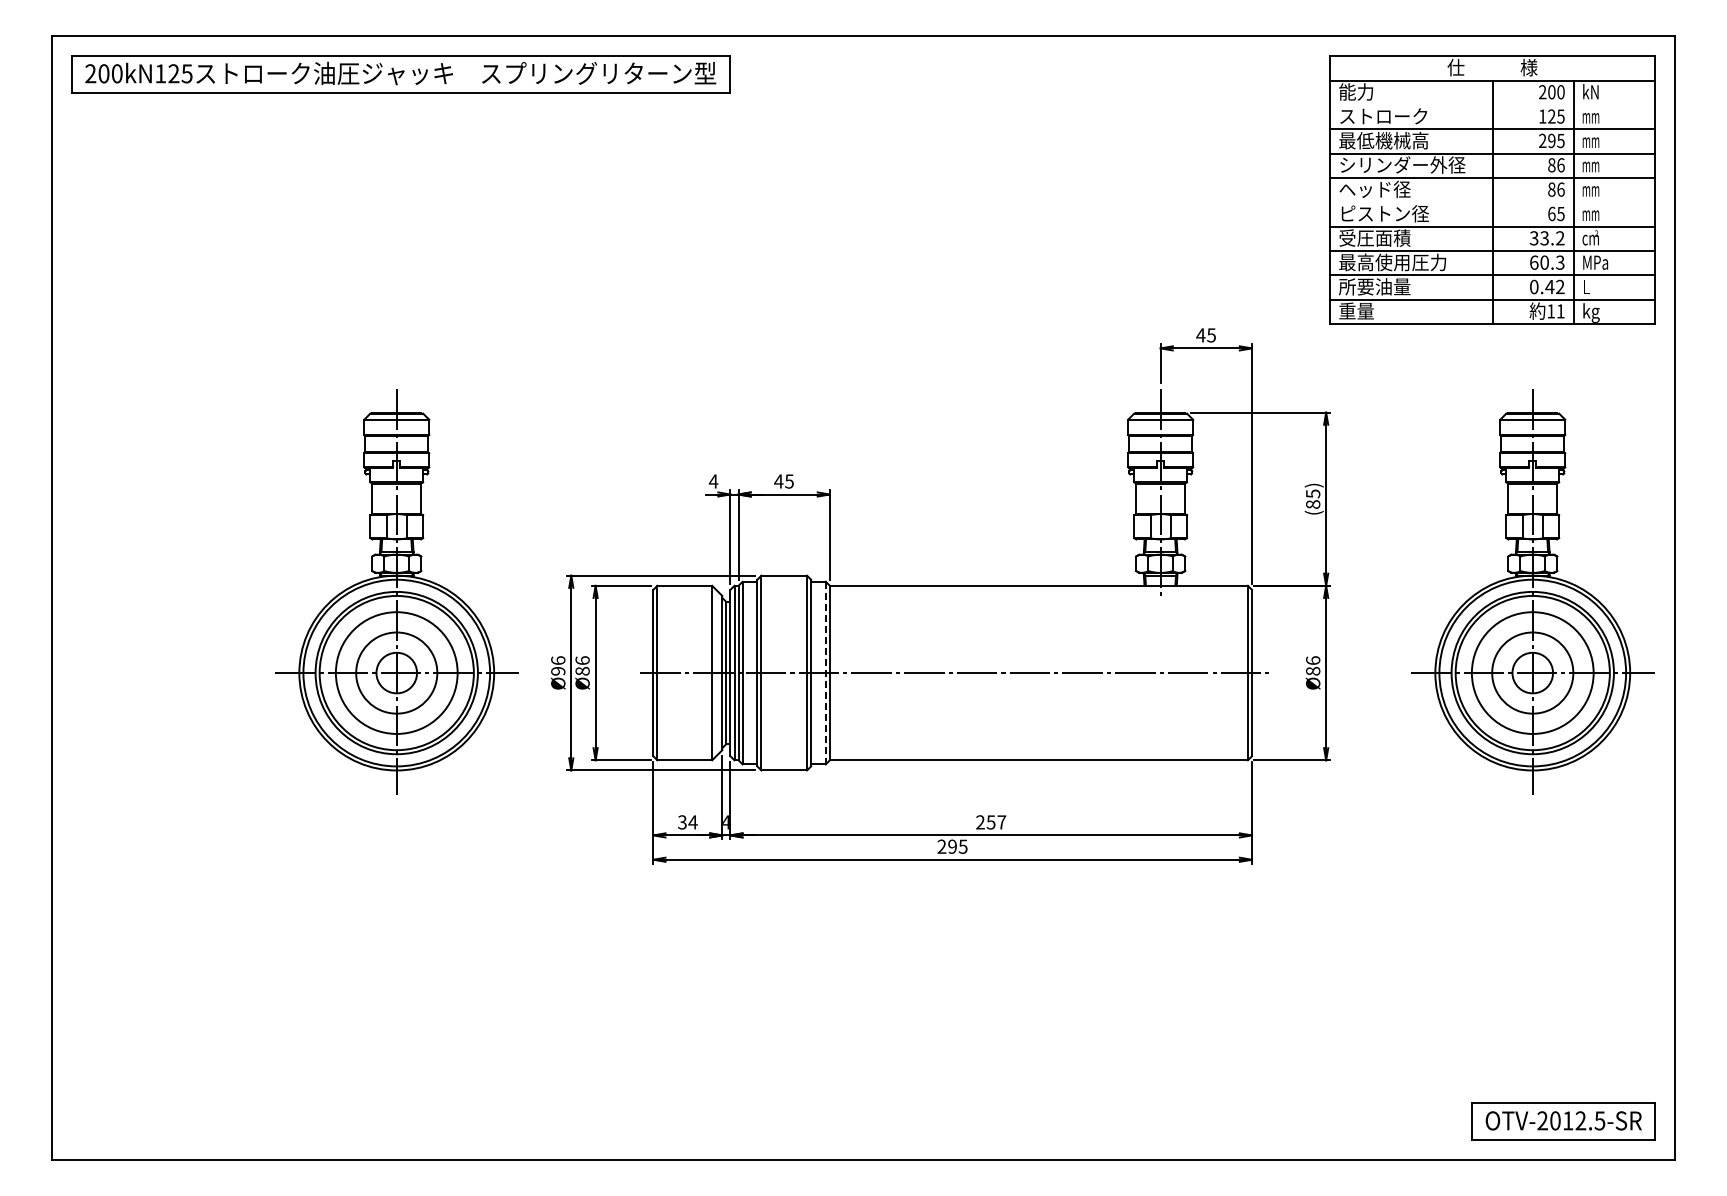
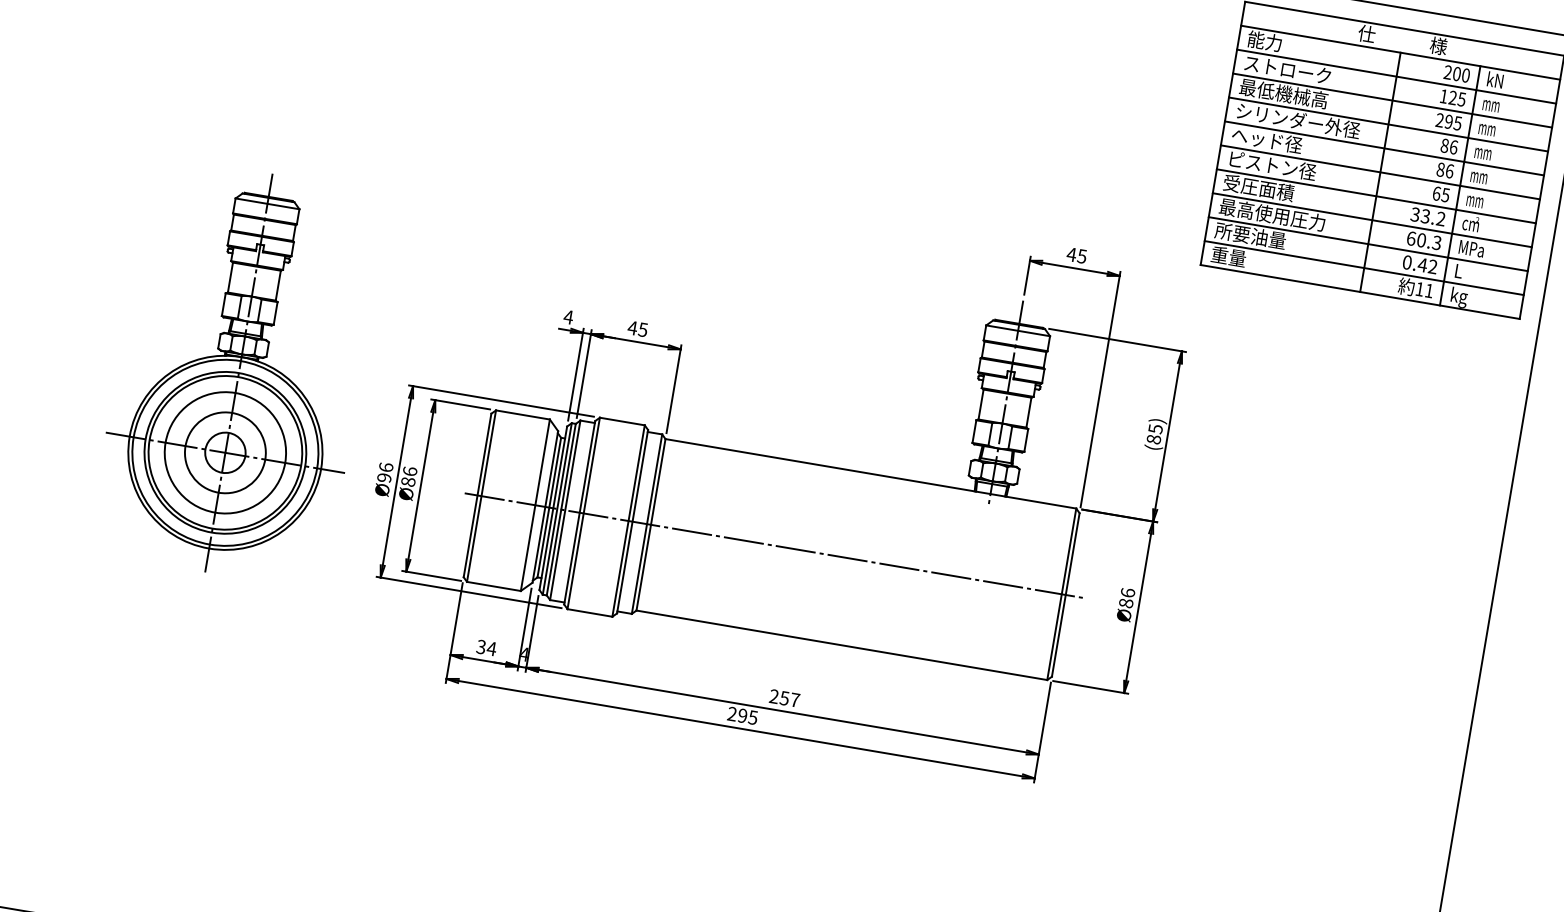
line: (1492, 104) -> (1396, 76), added
line: (1492, 202) -> (1380, 172), added
part: (1532, 591) -> (1354, 561), removed
line: (825, 673) -> (646, 524), dashed -> solid

